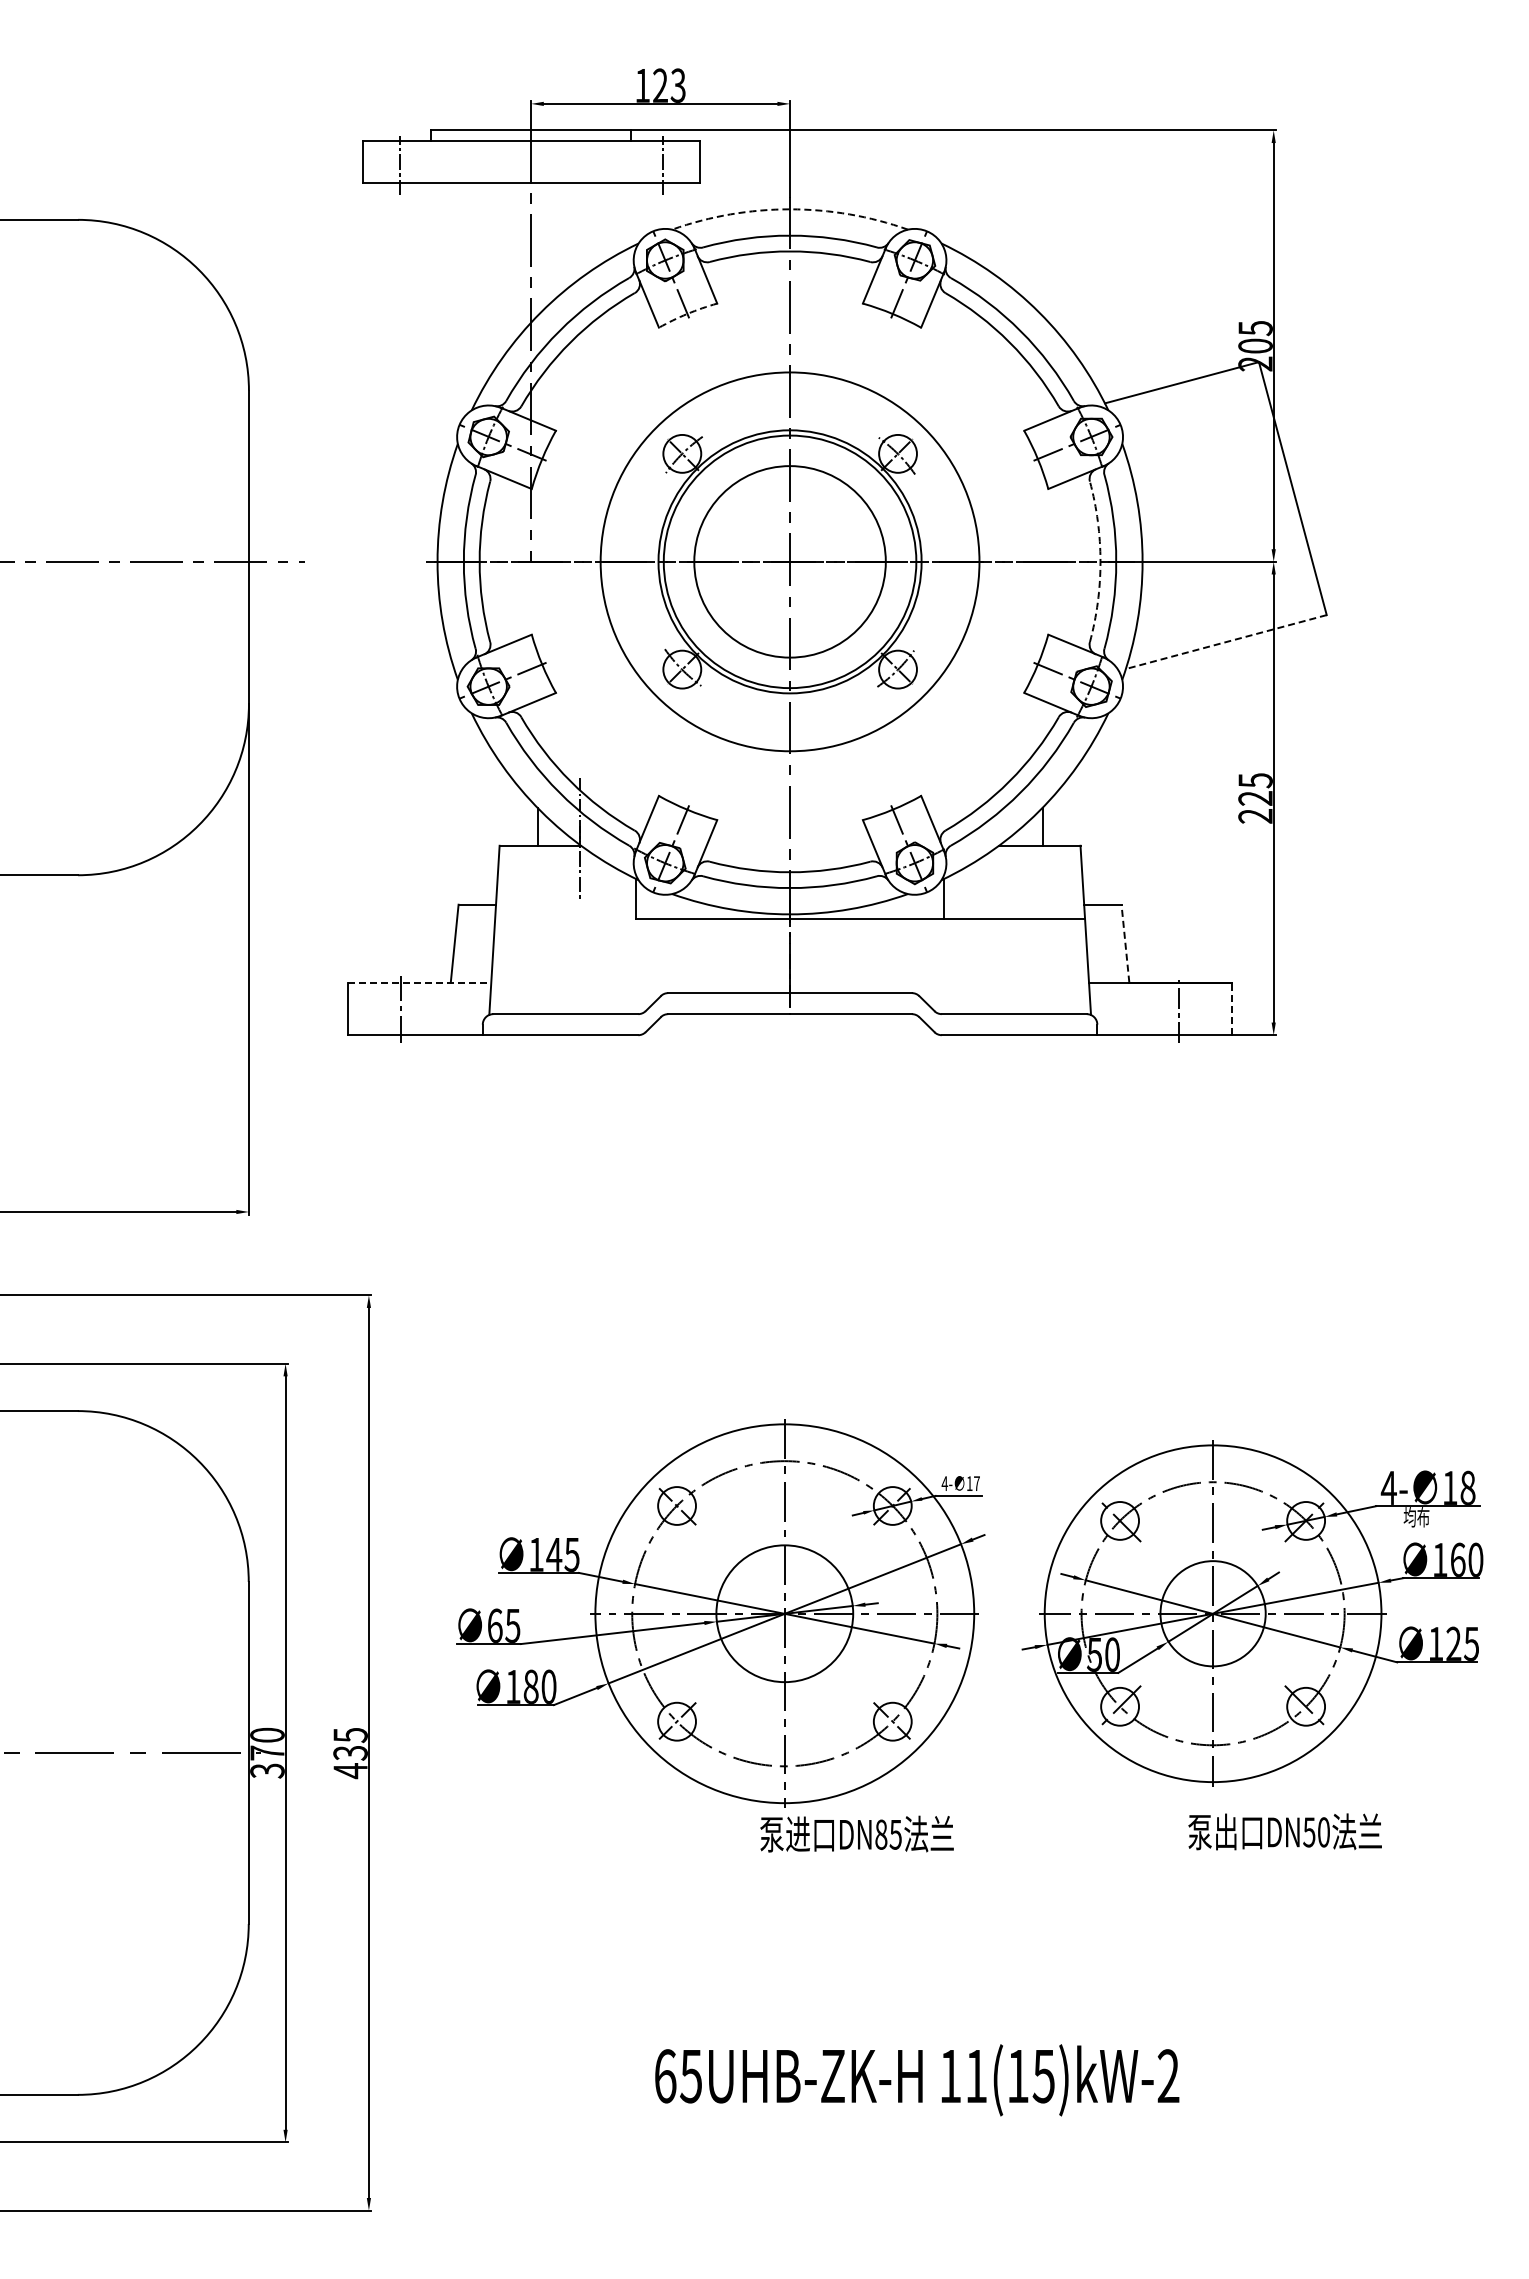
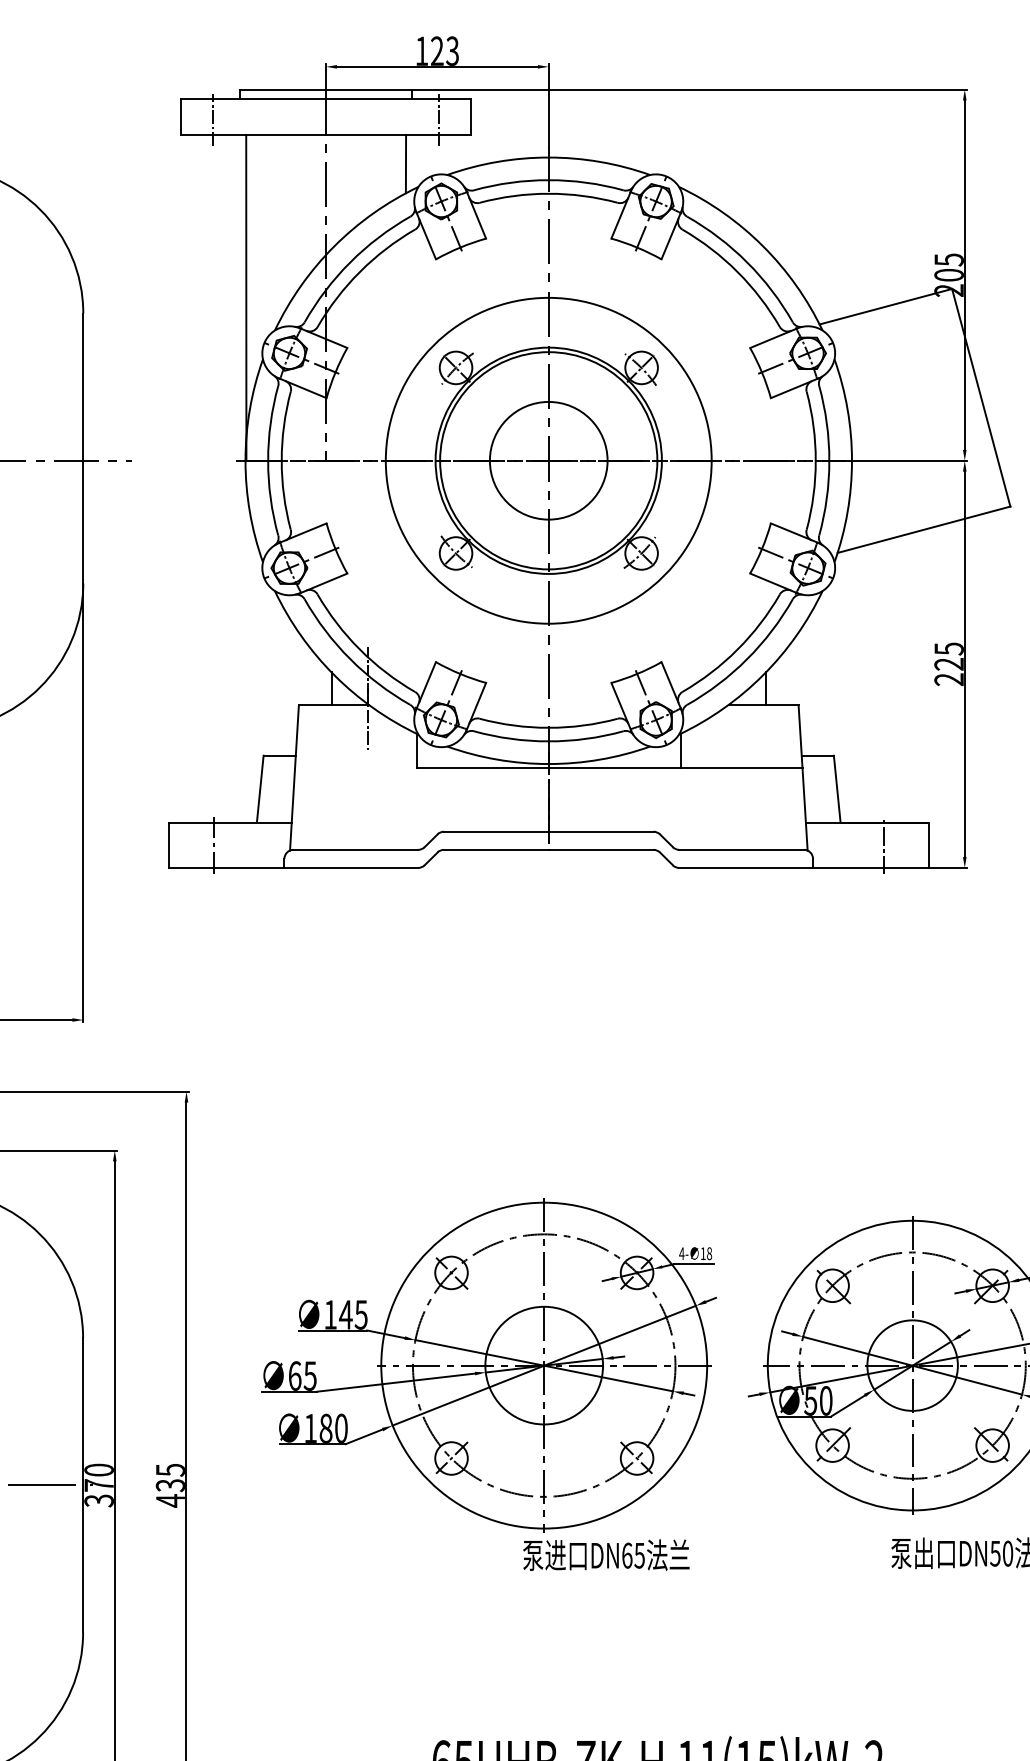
arc: (790, 209) -> (549, 157), dashed -> solid
line: (624, 216) -> (406, 163), added
arc: (687, 313) -> (460, 247), dashed -> solid
line: (438, 372) -> (246, 297), added
circle: (789, 561) -> (548, 460), size x0.71
arc: (1100, 561) -> (815, 460), dashed -> solid
line: (1226, 642) -> (924, 530), dashed -> solid
line: (1125, 943) -> (837, 789), dashed -> solid
line: (419, 982) -> (229, 822), dashed -> solid
line: (1232, 1008) -> (929, 844), dashed -> solid
text: (976, 1483) -> (709, 1253), 17 -> 18
text: (881, 1834) -> (627, 1555), DN85 -> DN65

